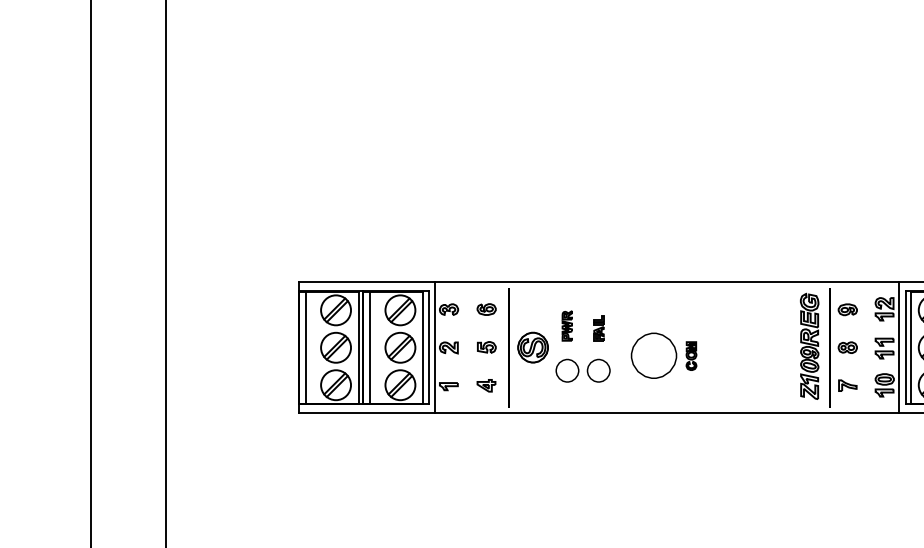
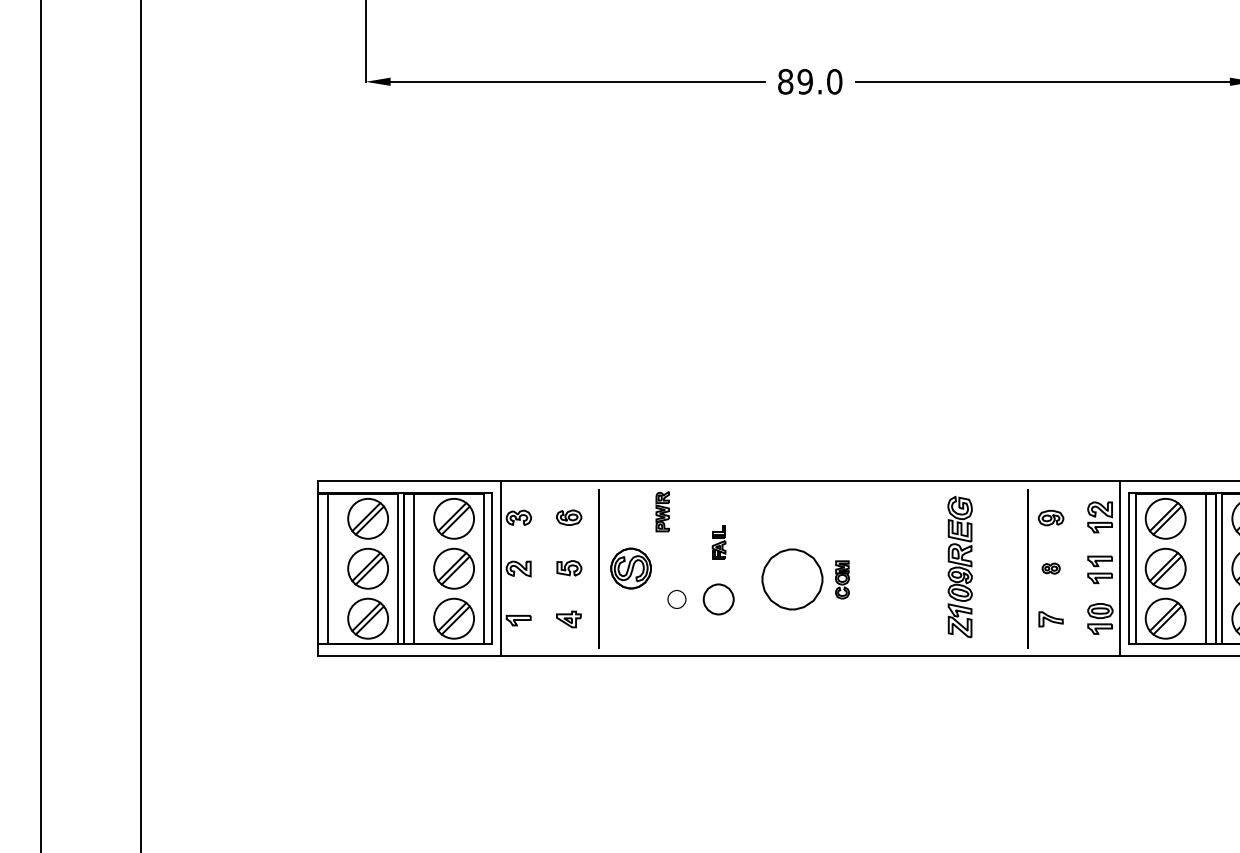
part: (567, 325) -> (662, 511), moved
part: (809, 346) -> (959, 567), moved
part: (848, 347) -> (1051, 568), size x0.7
part: (567, 370) -> (676, 599), size x0.6

